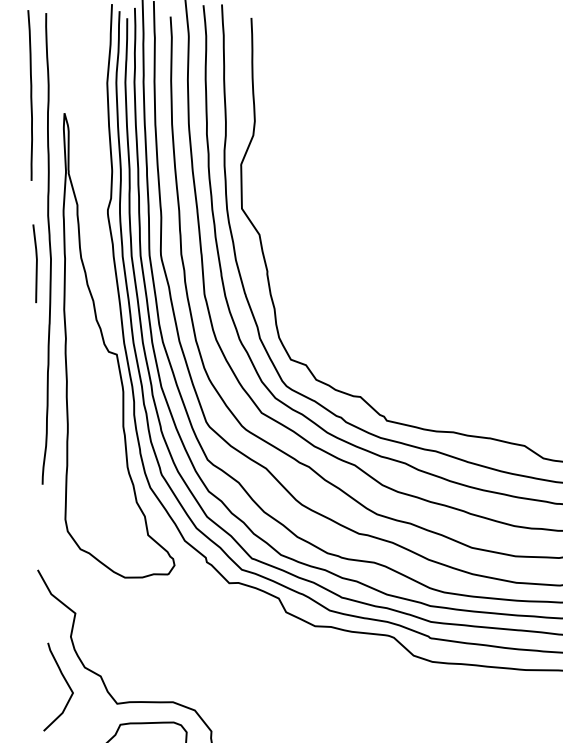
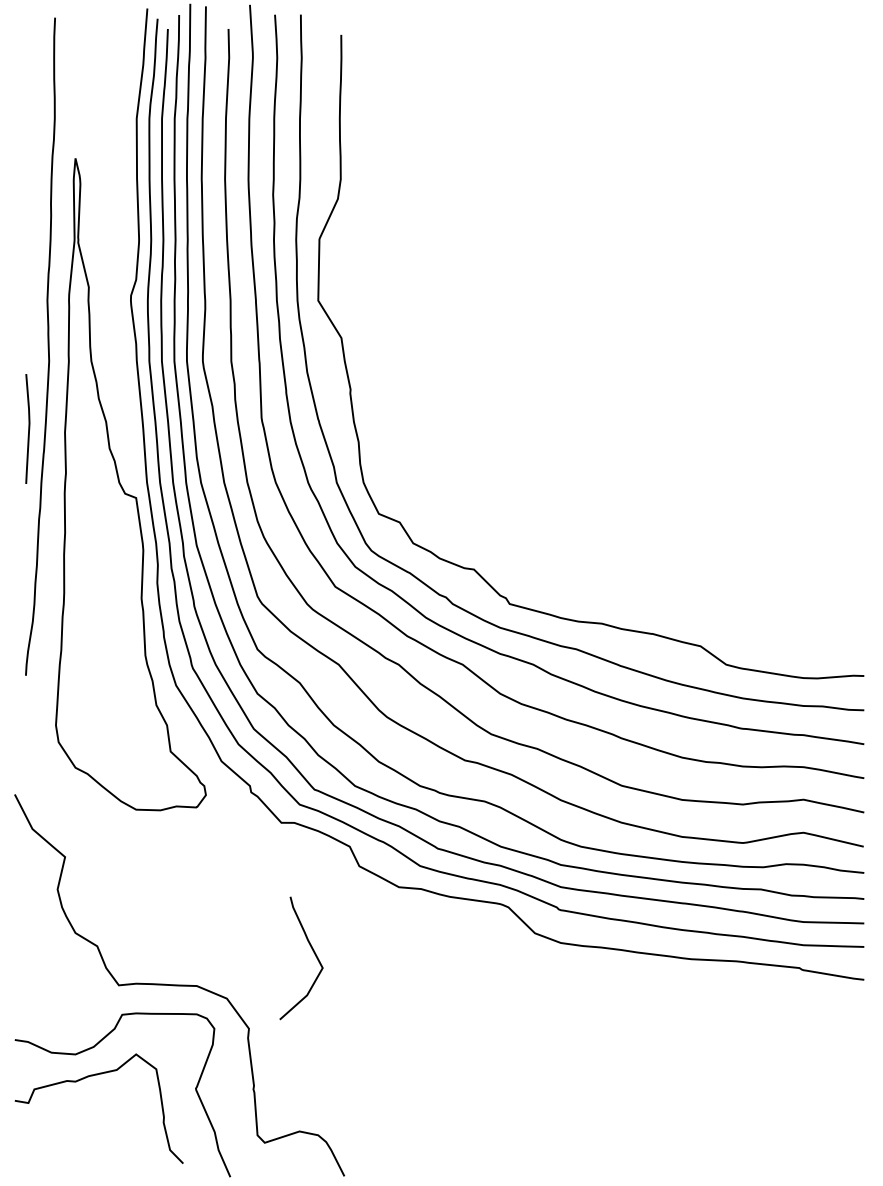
curve: (30, 95) -> (29, 131), removed
curve: (36, 263) -> (28, 428), moved
curve: (66, 682) -> (313, 952), moved

